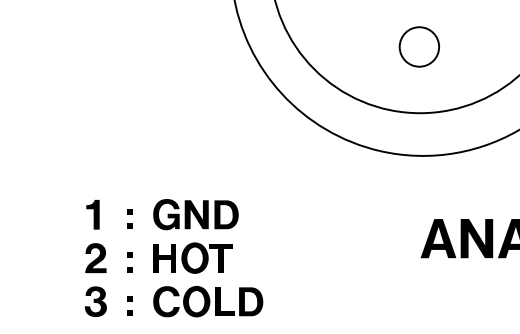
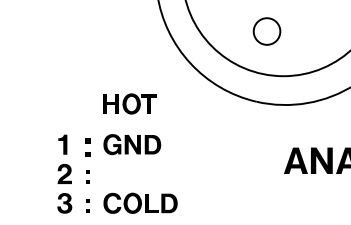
part: (418, 46) -> (266, 31), moved
part: (129, 218) -> (87, 147), size x1.4
part: (191, 257) -> (129, 103), moved

